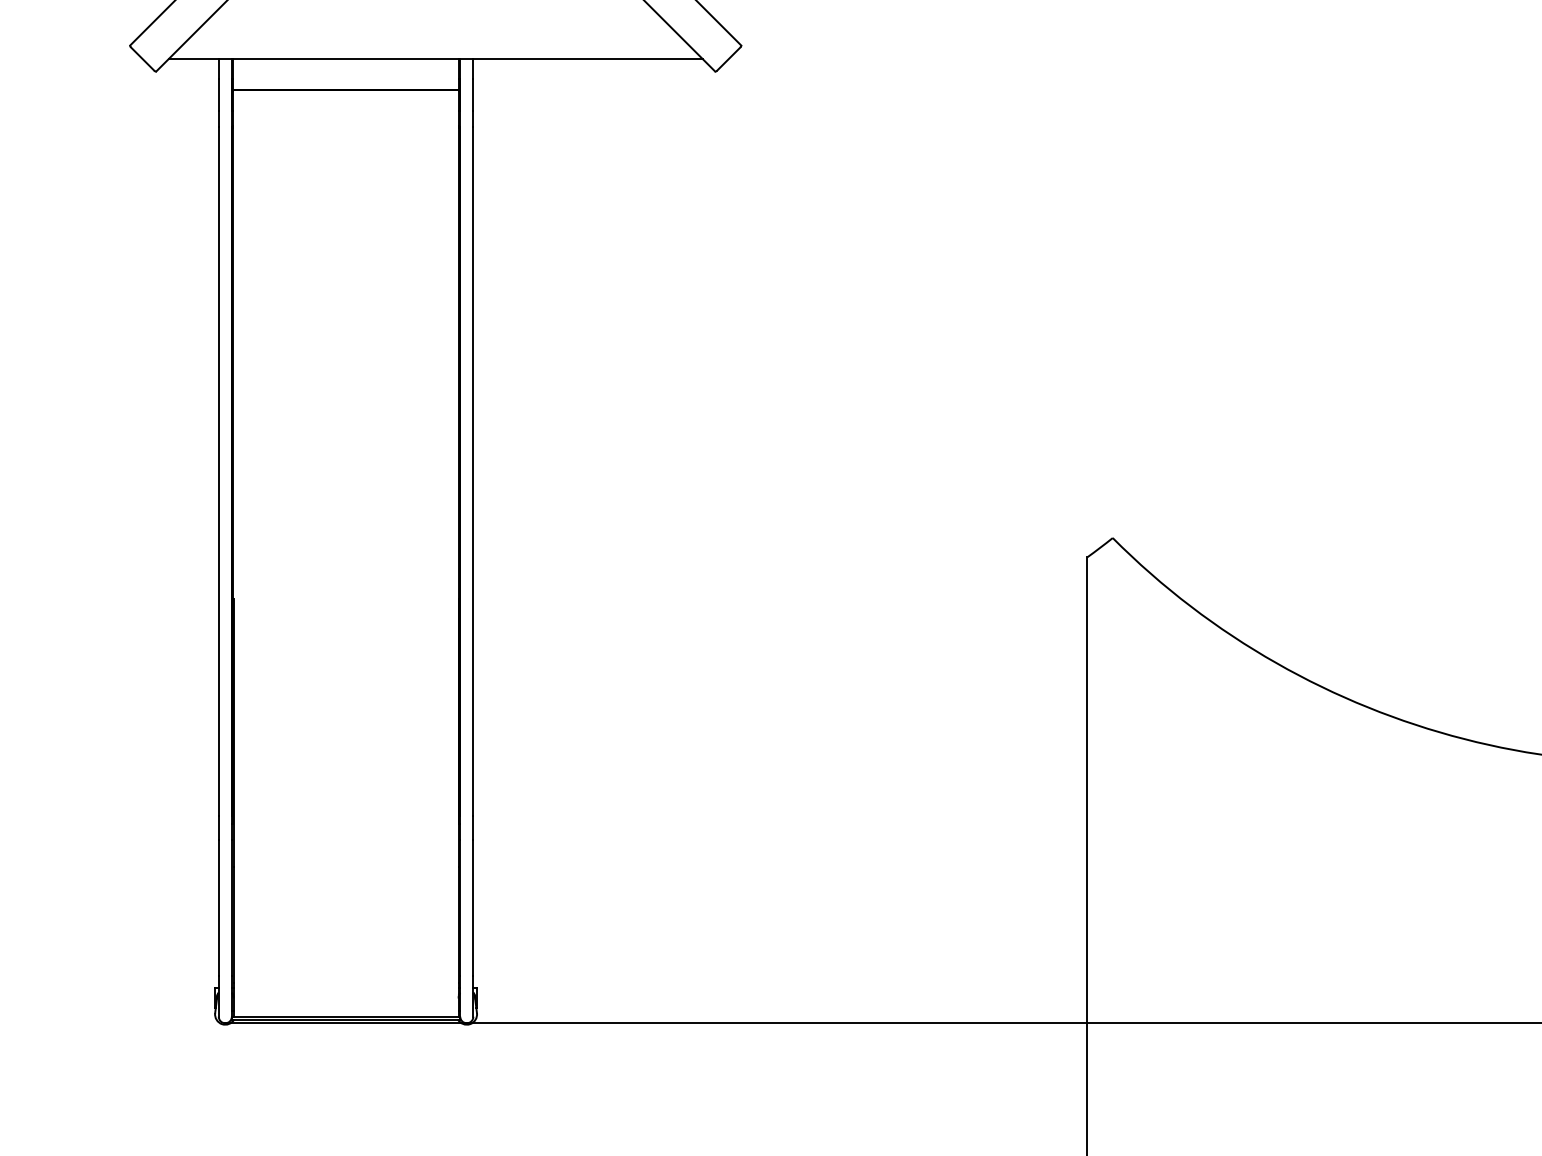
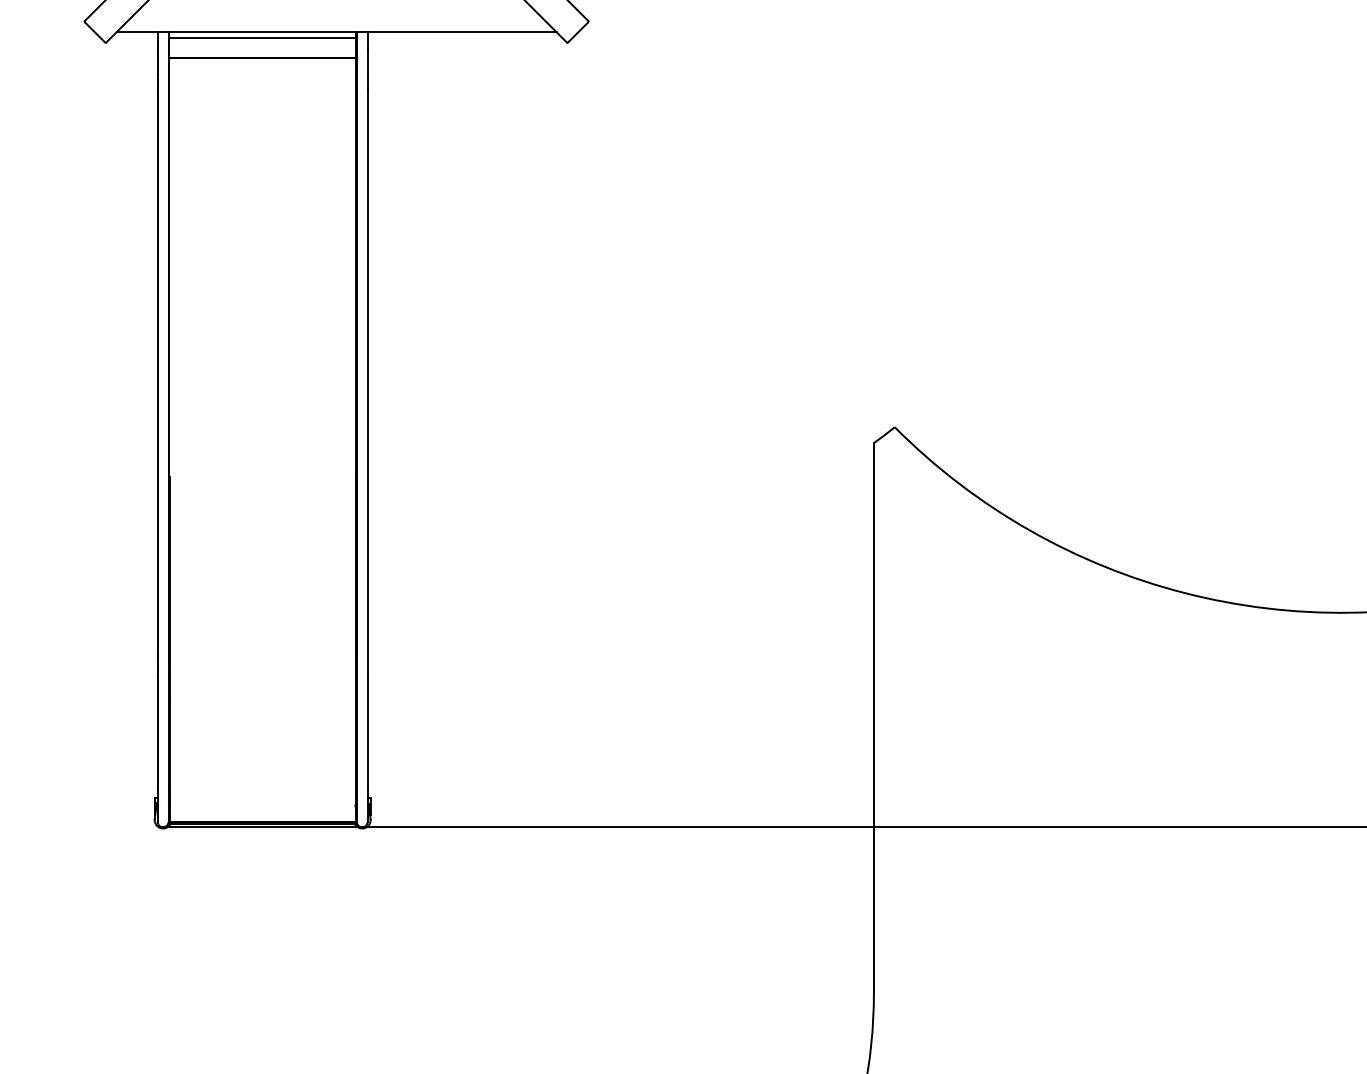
line: (345, 66) -> (262, 38), added

